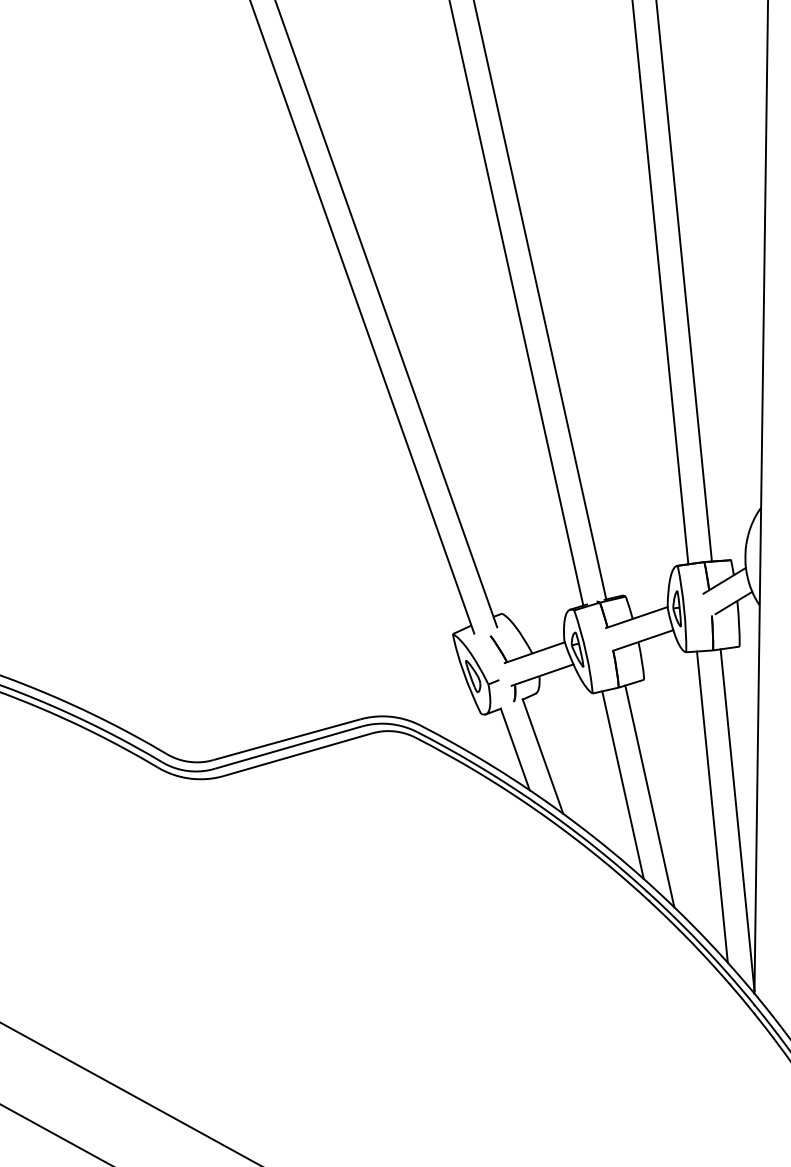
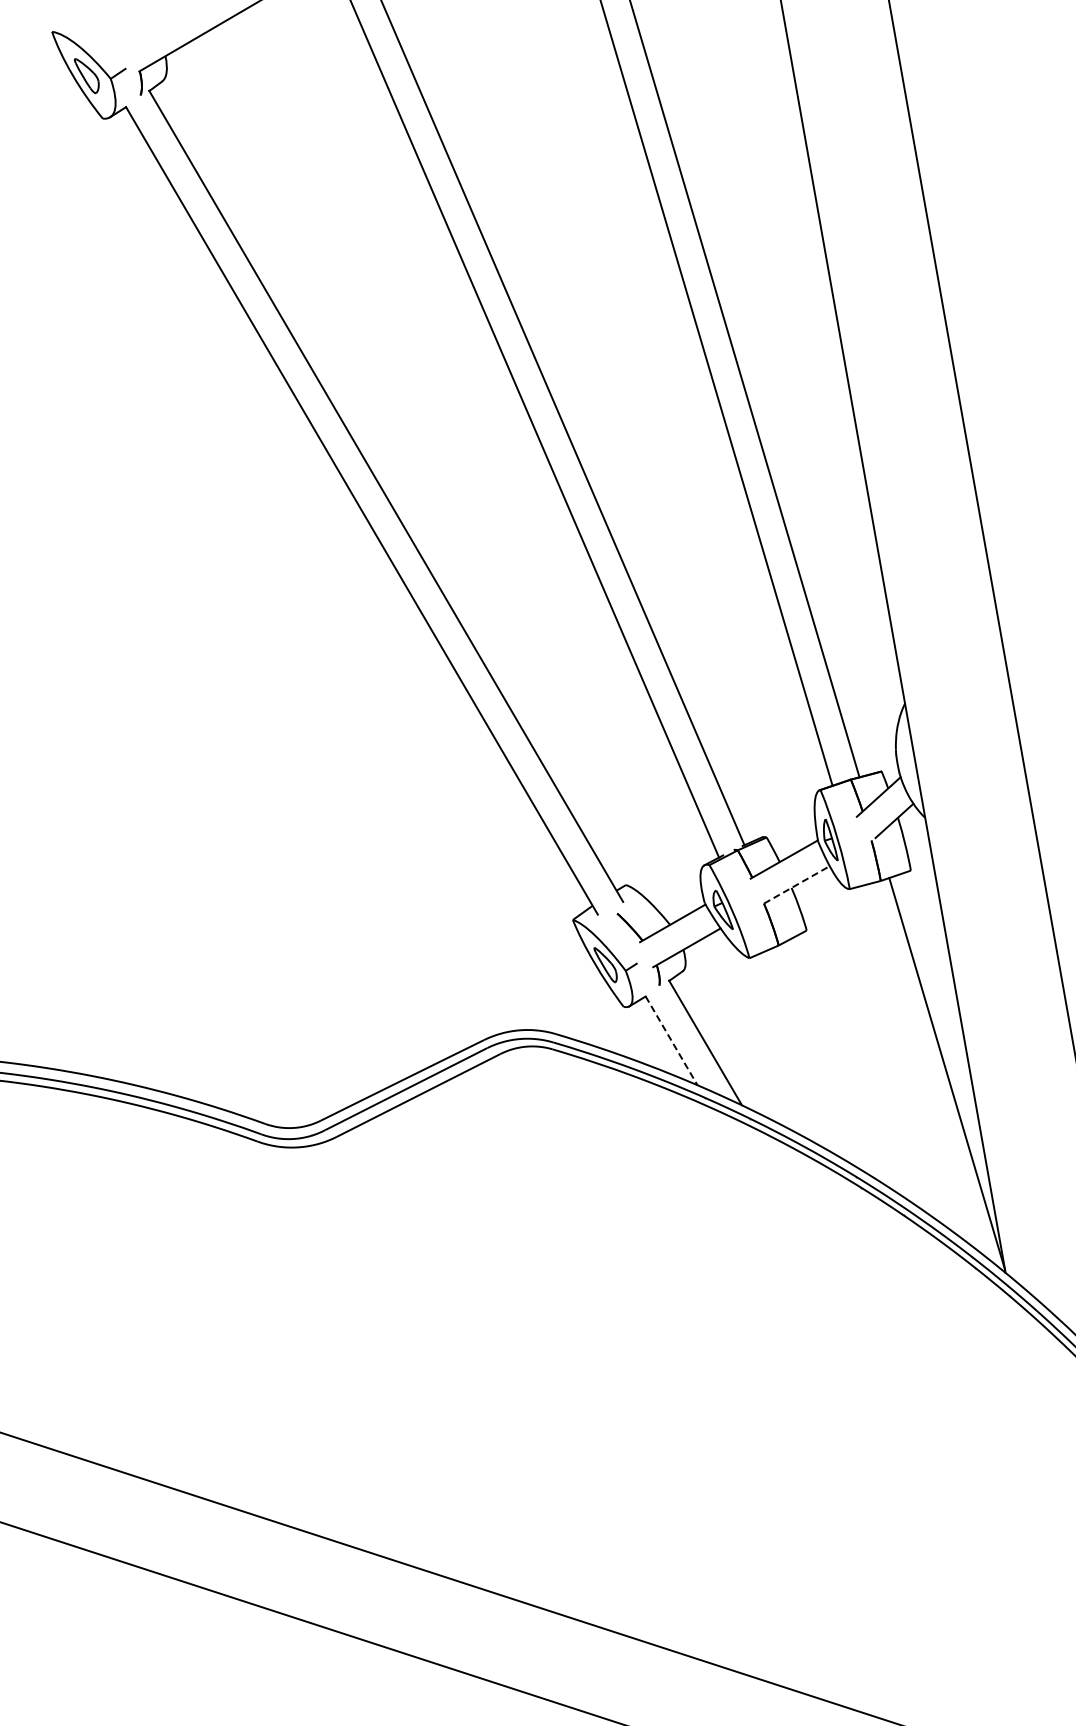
line: (643, 640) -> (796, 884), solid -> dashed
line: (515, 749) -> (671, 1041), solid -> dashed
line: (623, 785) -> (805, 1058), removed
line: (649, 796) -> (838, 1065), removed
line: (712, 806) -> (914, 1063), removed

